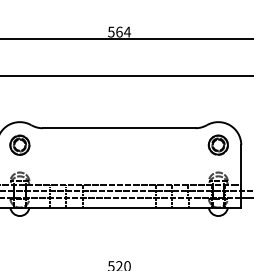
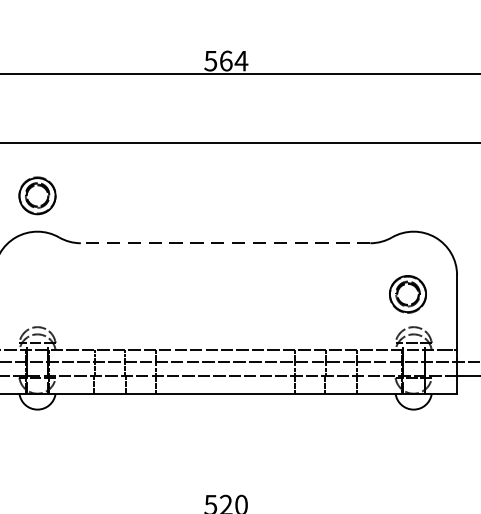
line: (118, 128) -> (224, 243), solid -> dashed
part: (19, 144) -> (36, 194), moved
part: (217, 144) -> (406, 293), moved

